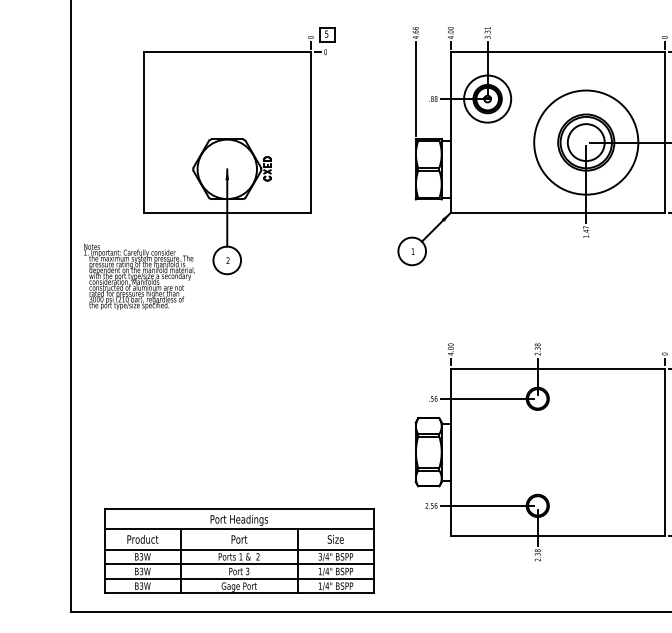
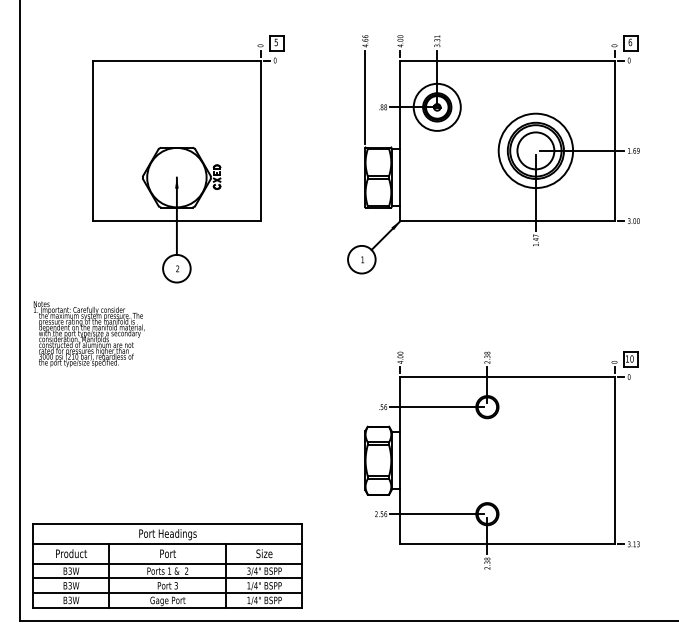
circle: (585, 142) -> (535, 150), size x0.71
text: (138, 277) -> (88, 334), moved
part: (238, 551) -> (167, 565), moved

